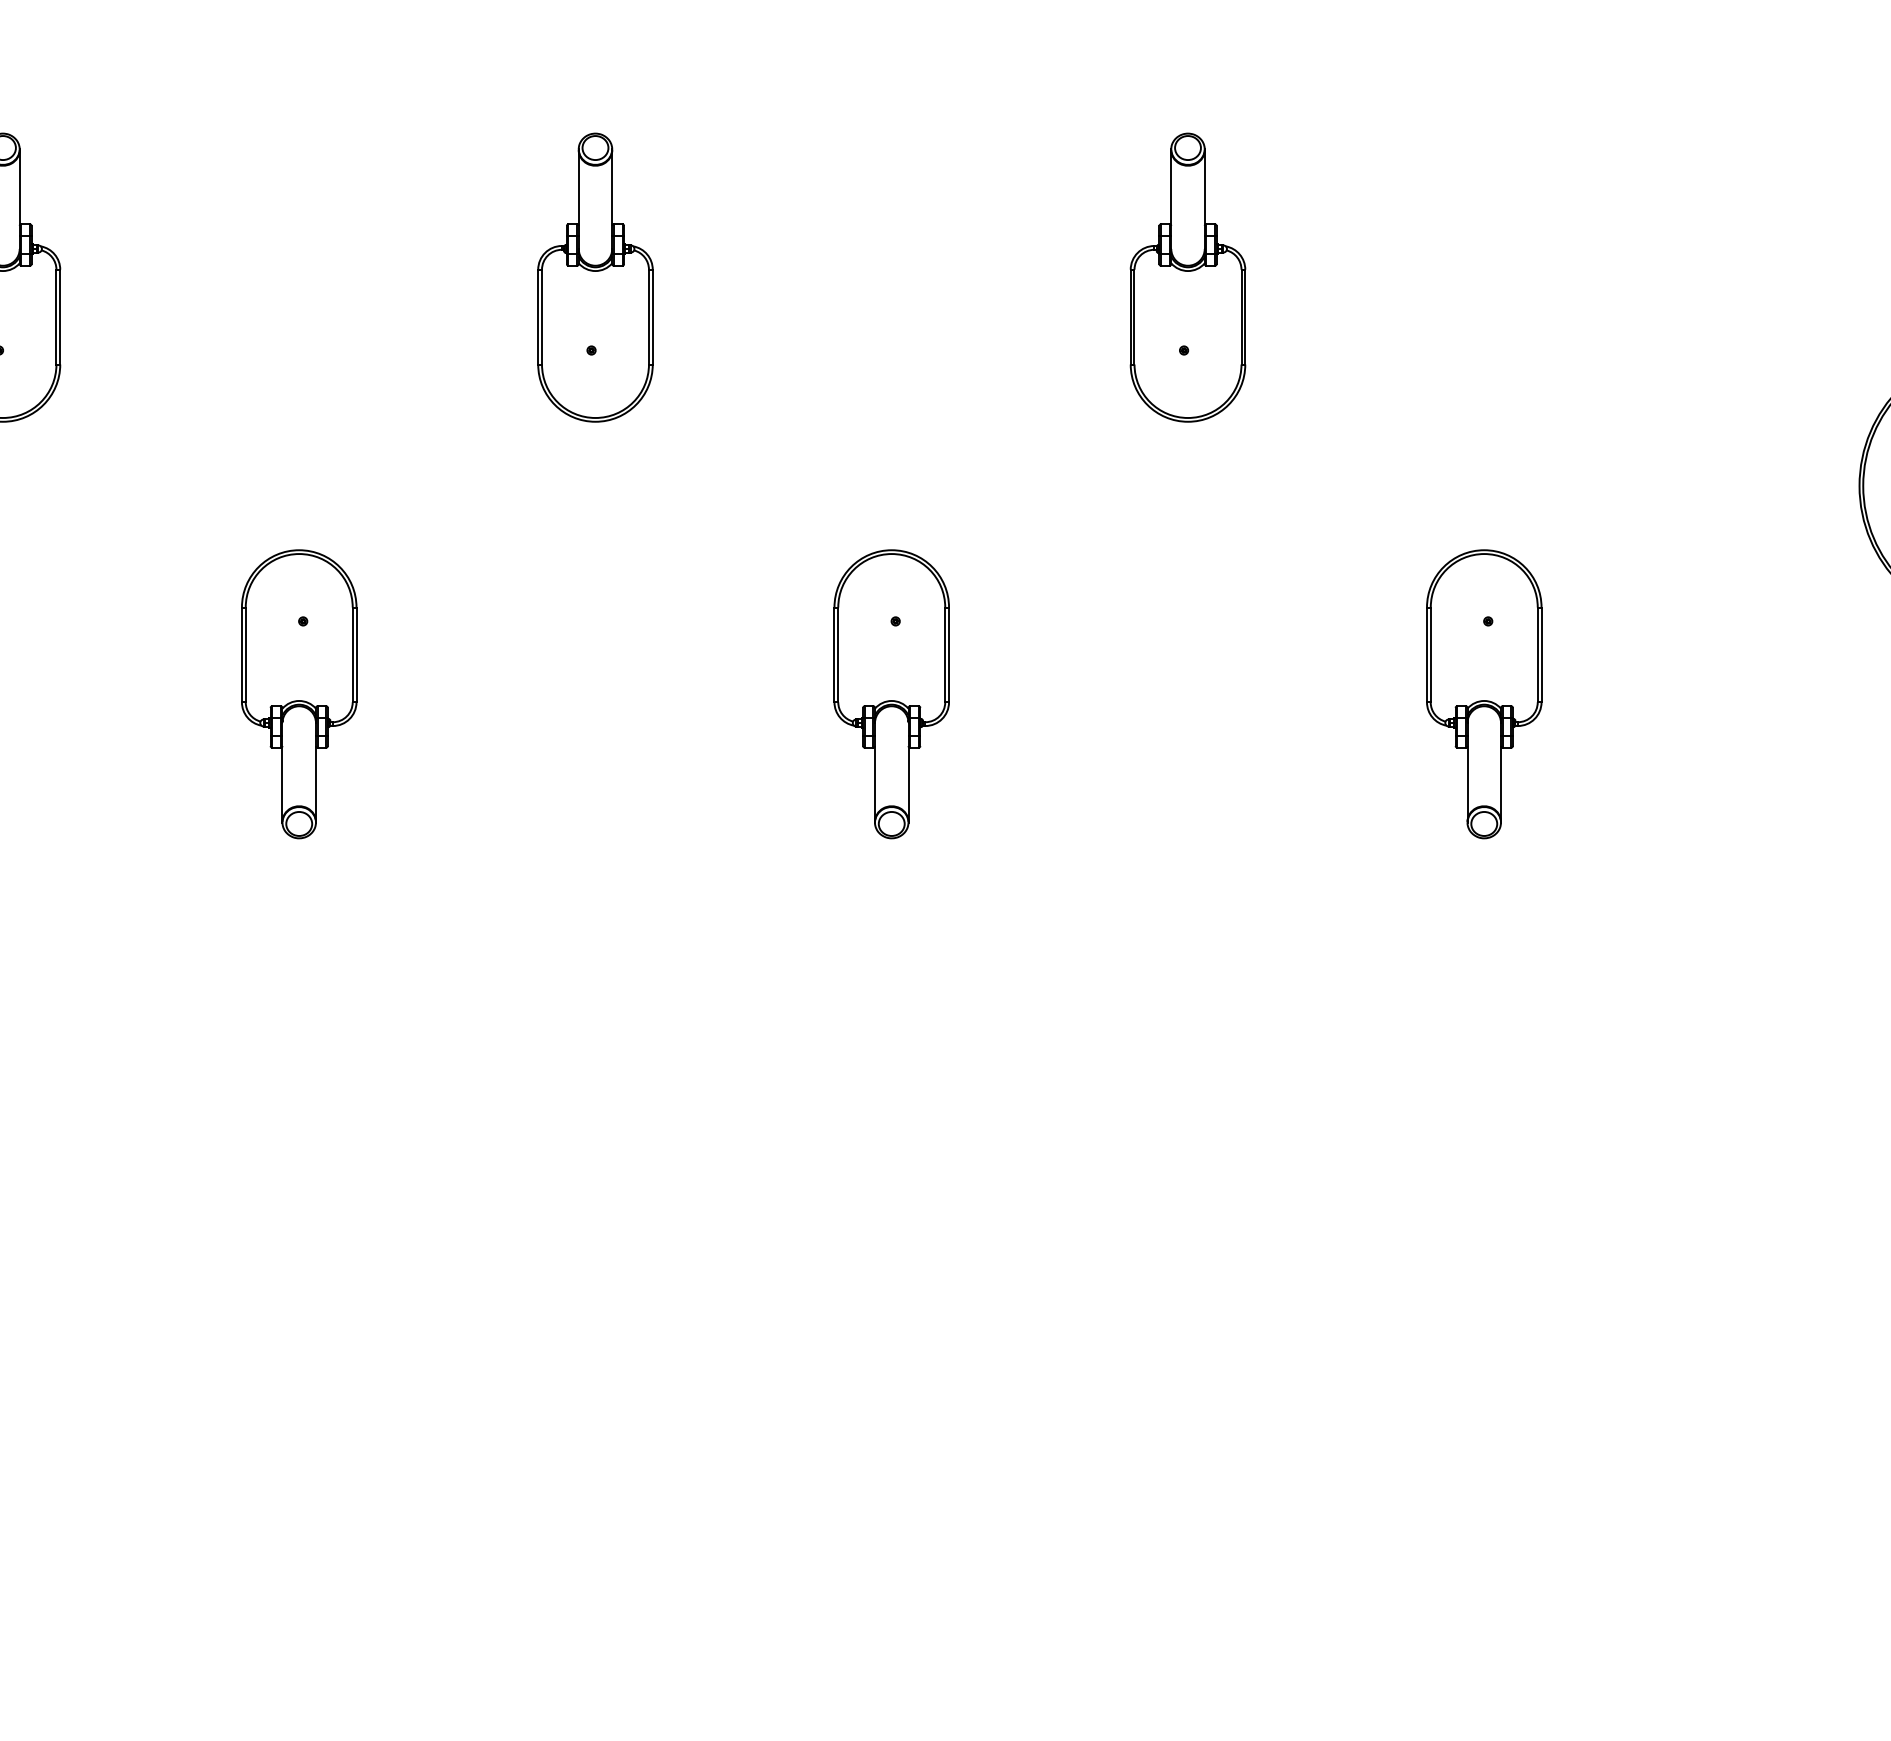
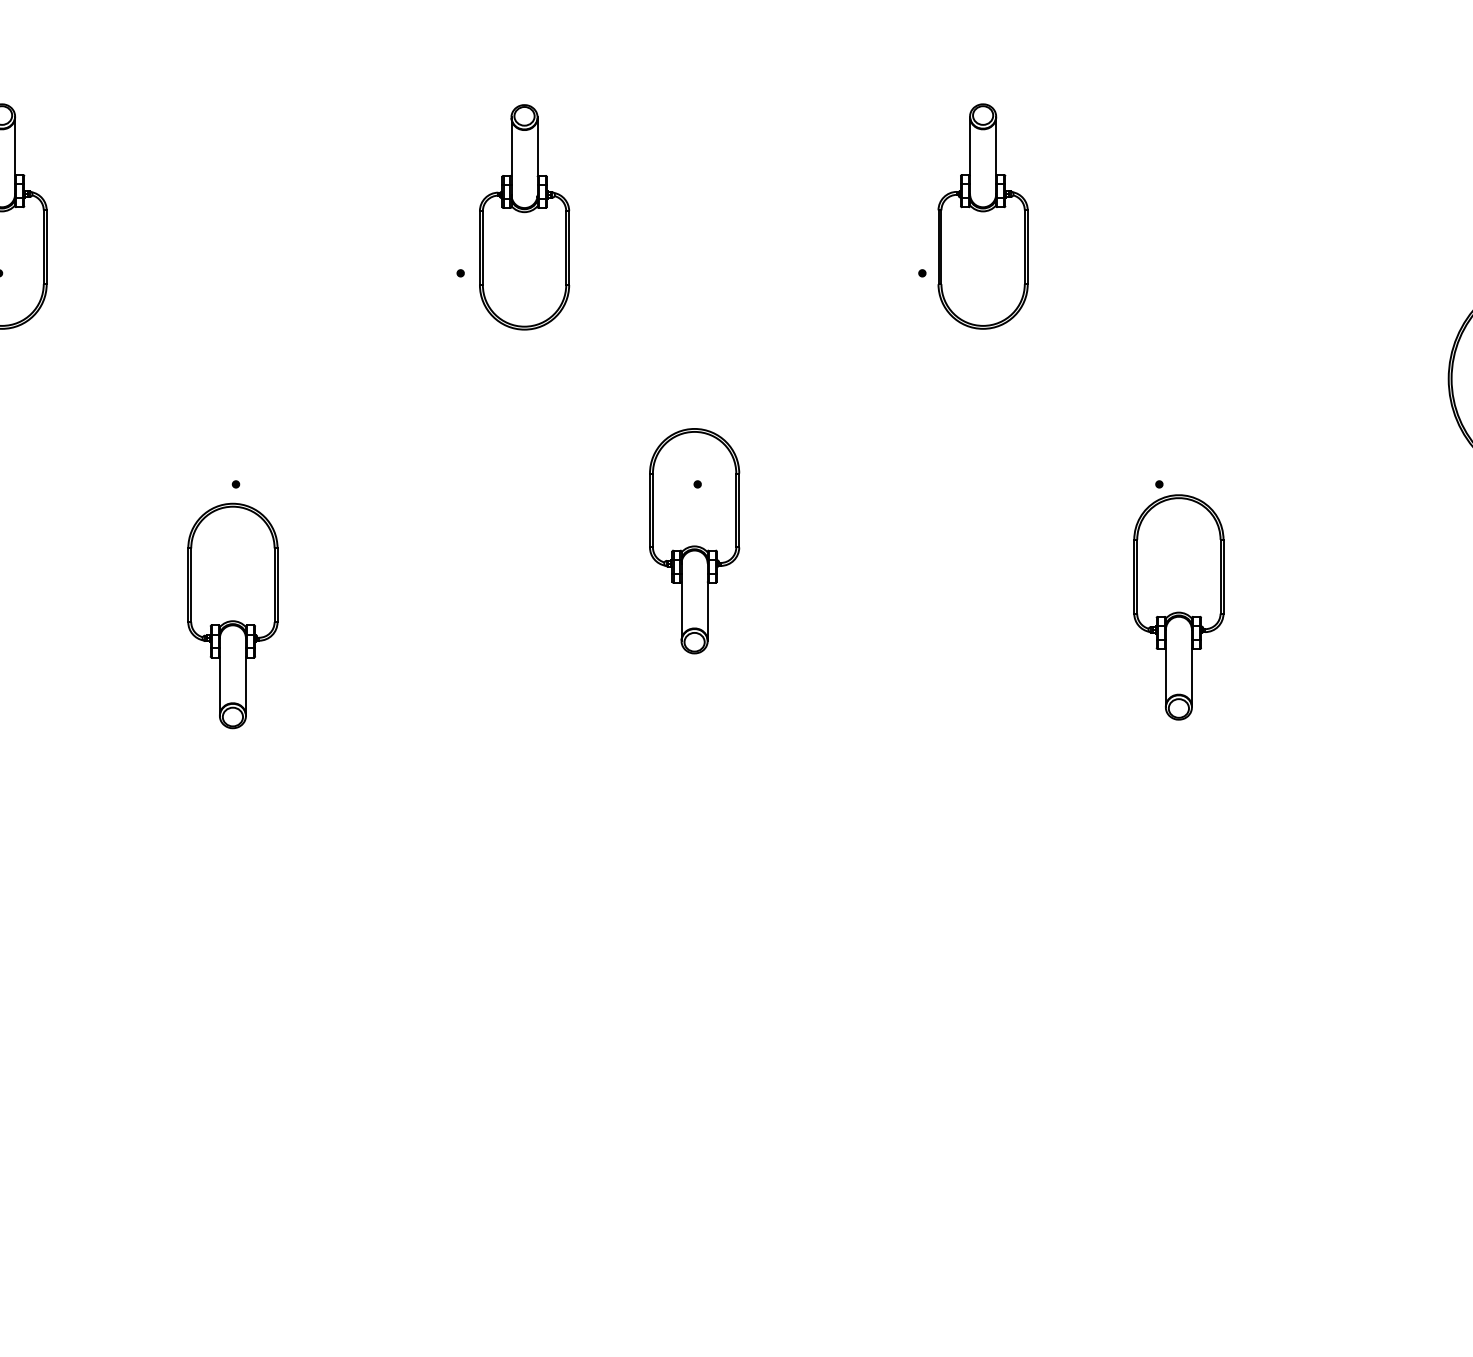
part: (595, 277) -> (524, 217), moved
part: (1187, 277) -> (982, 216), moved
part: (299, 694) -> (233, 616), moved
part: (1484, 694) -> (1179, 607), moved

